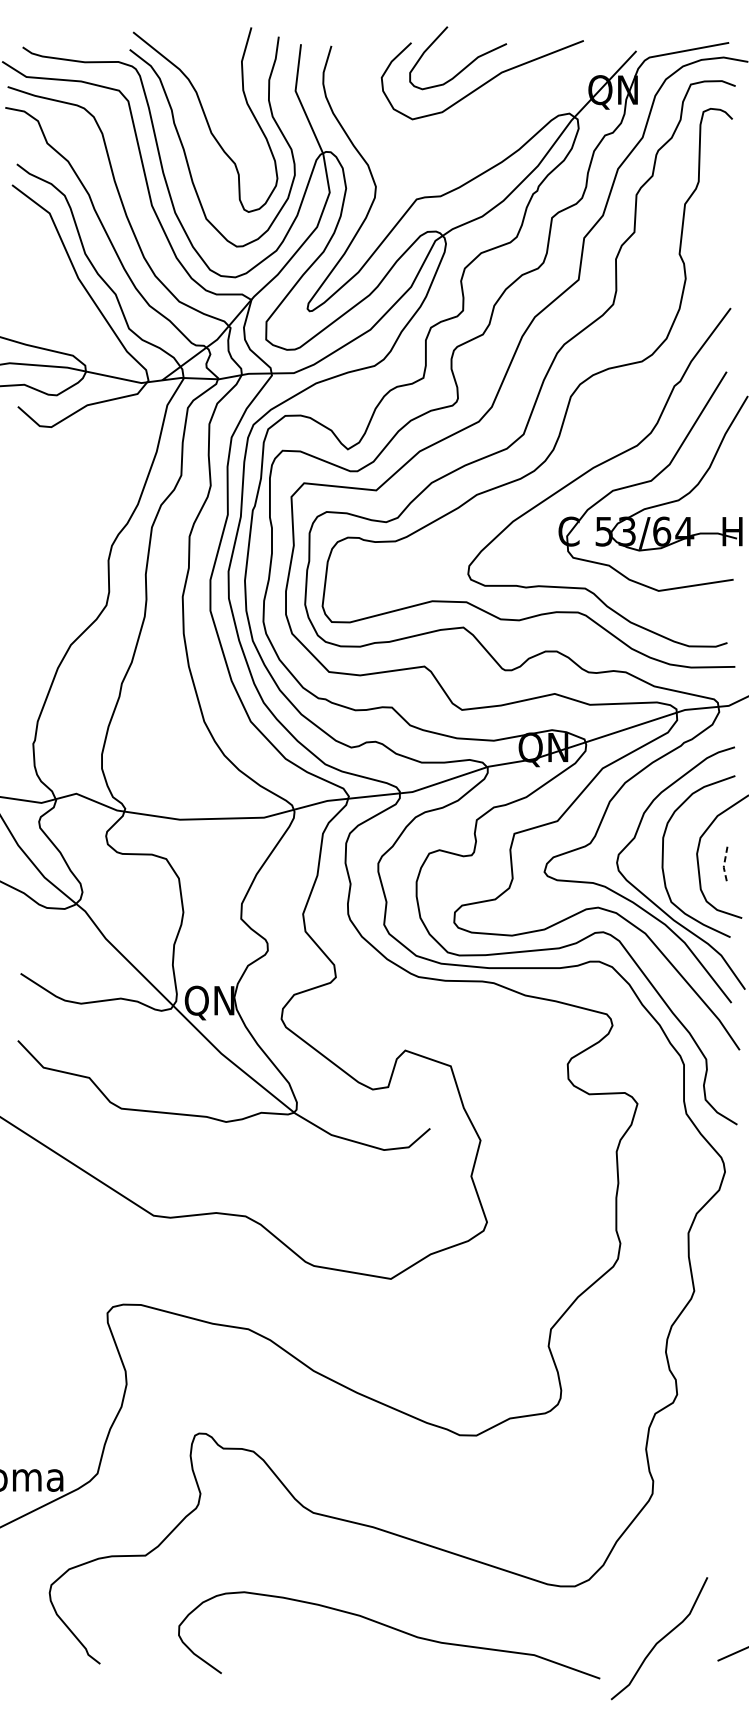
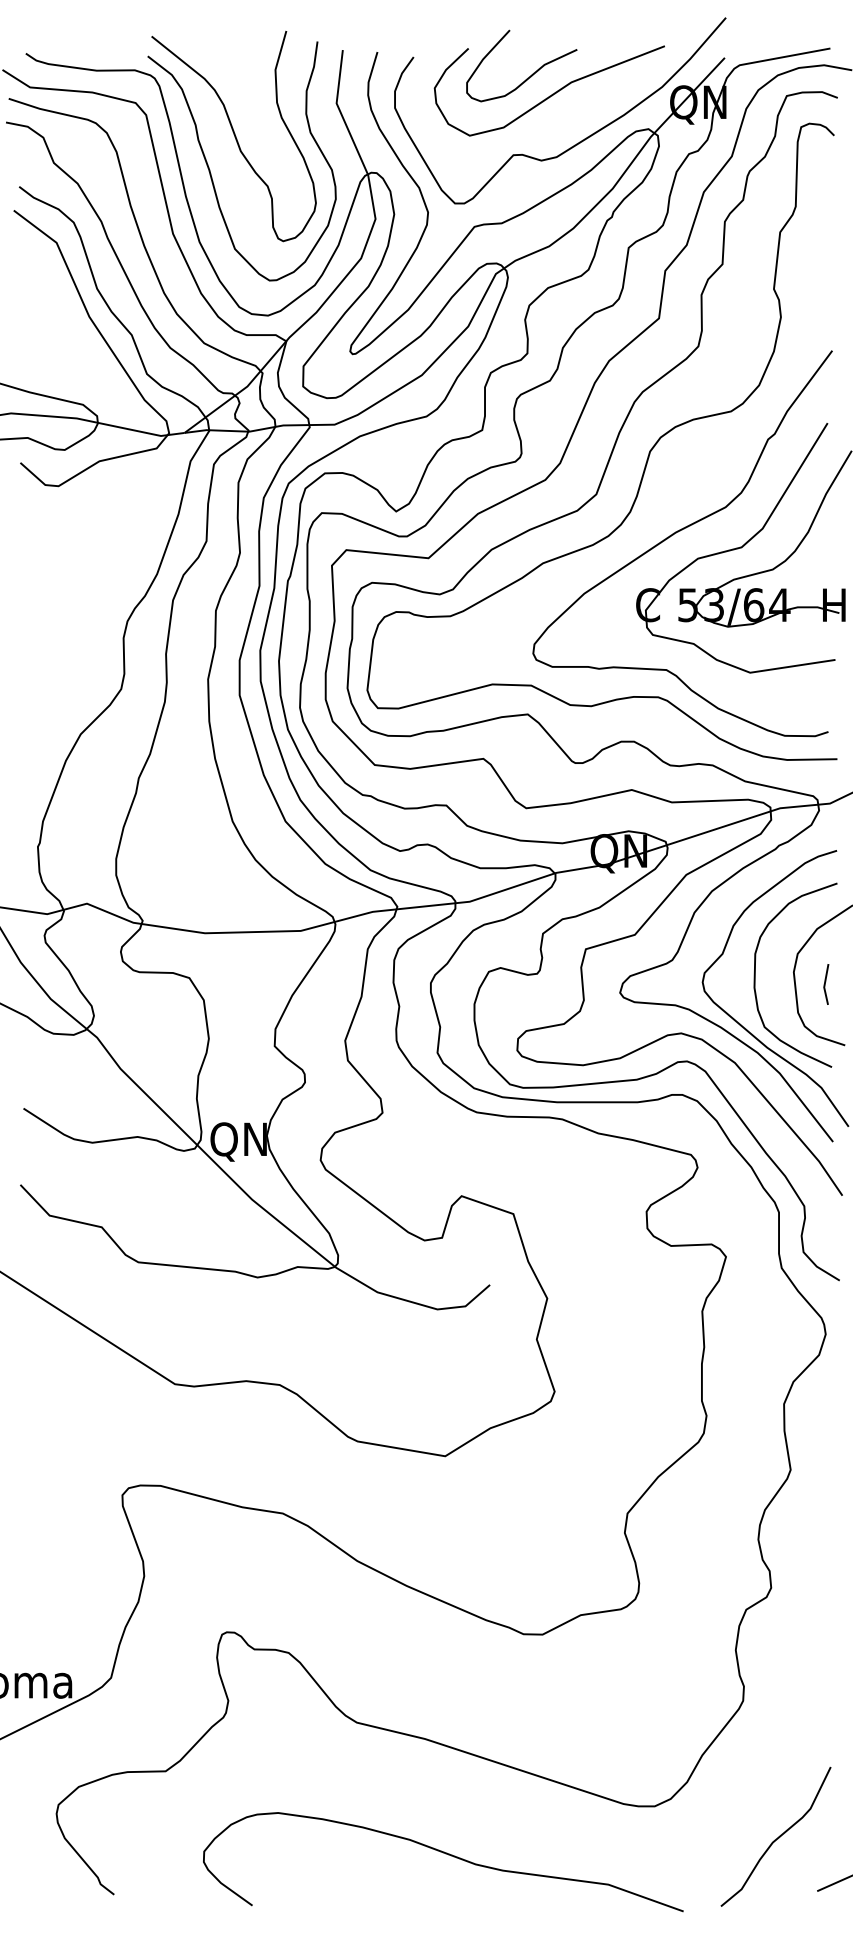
curve: (508, 124) -> (579, 141), added
line: (723, 865) -> (824, 985), dashed -> solid
curve: (660, 1639) -> (777, 1837), moved

